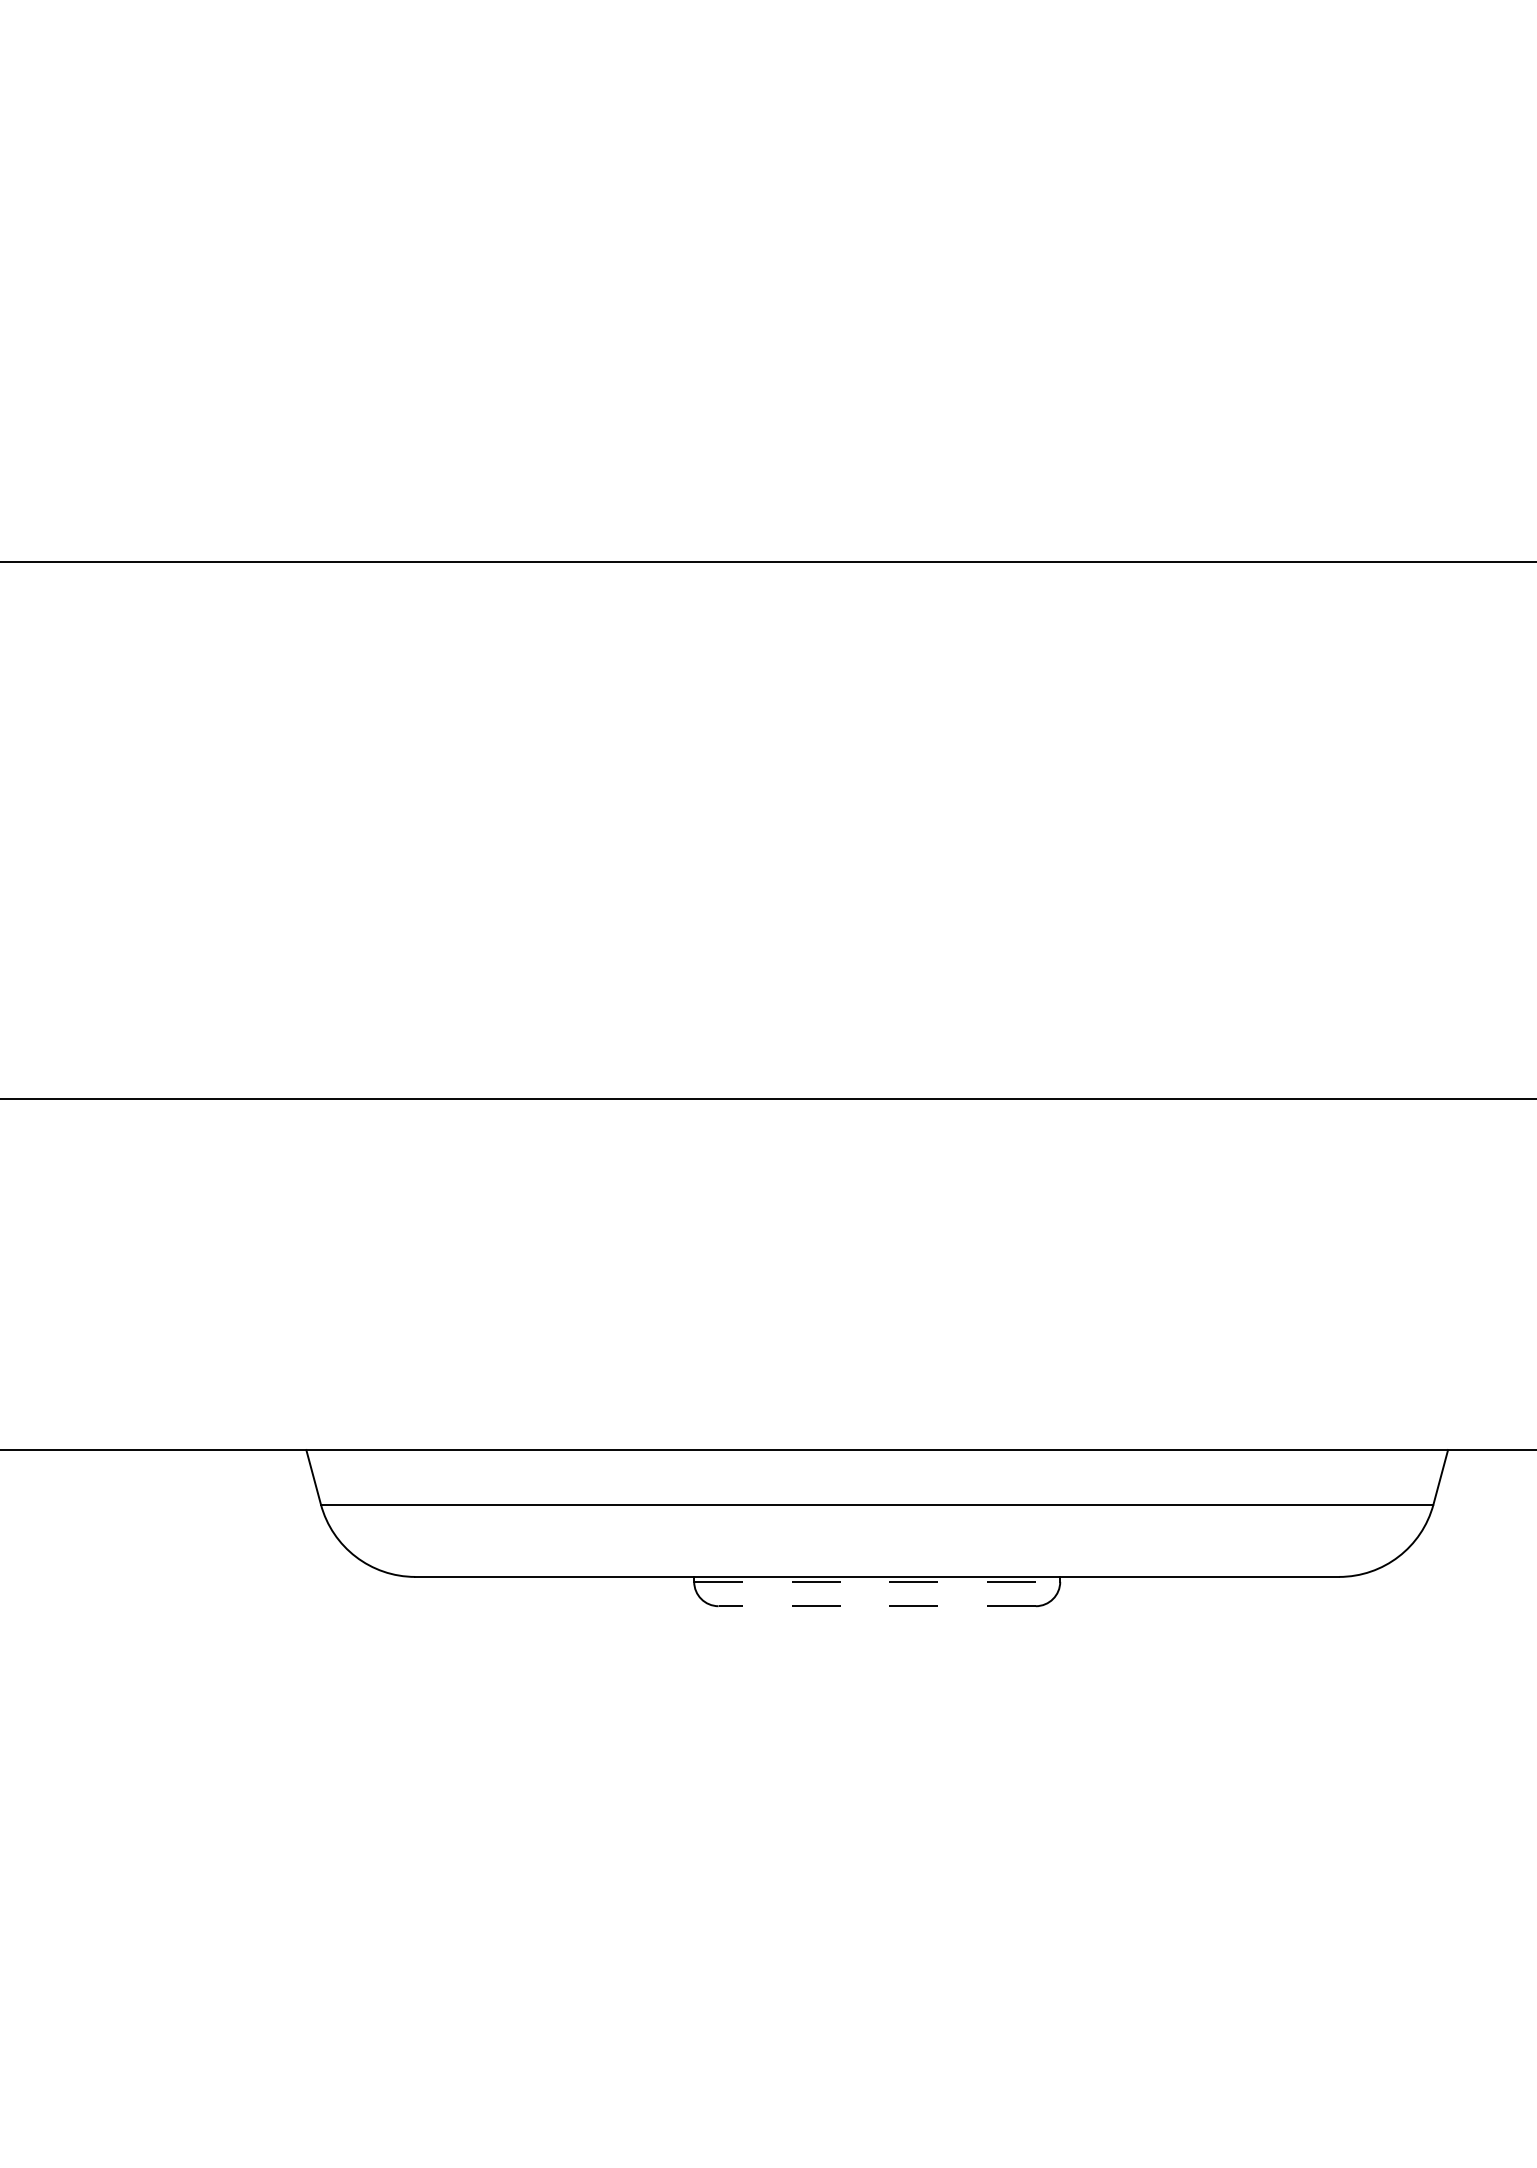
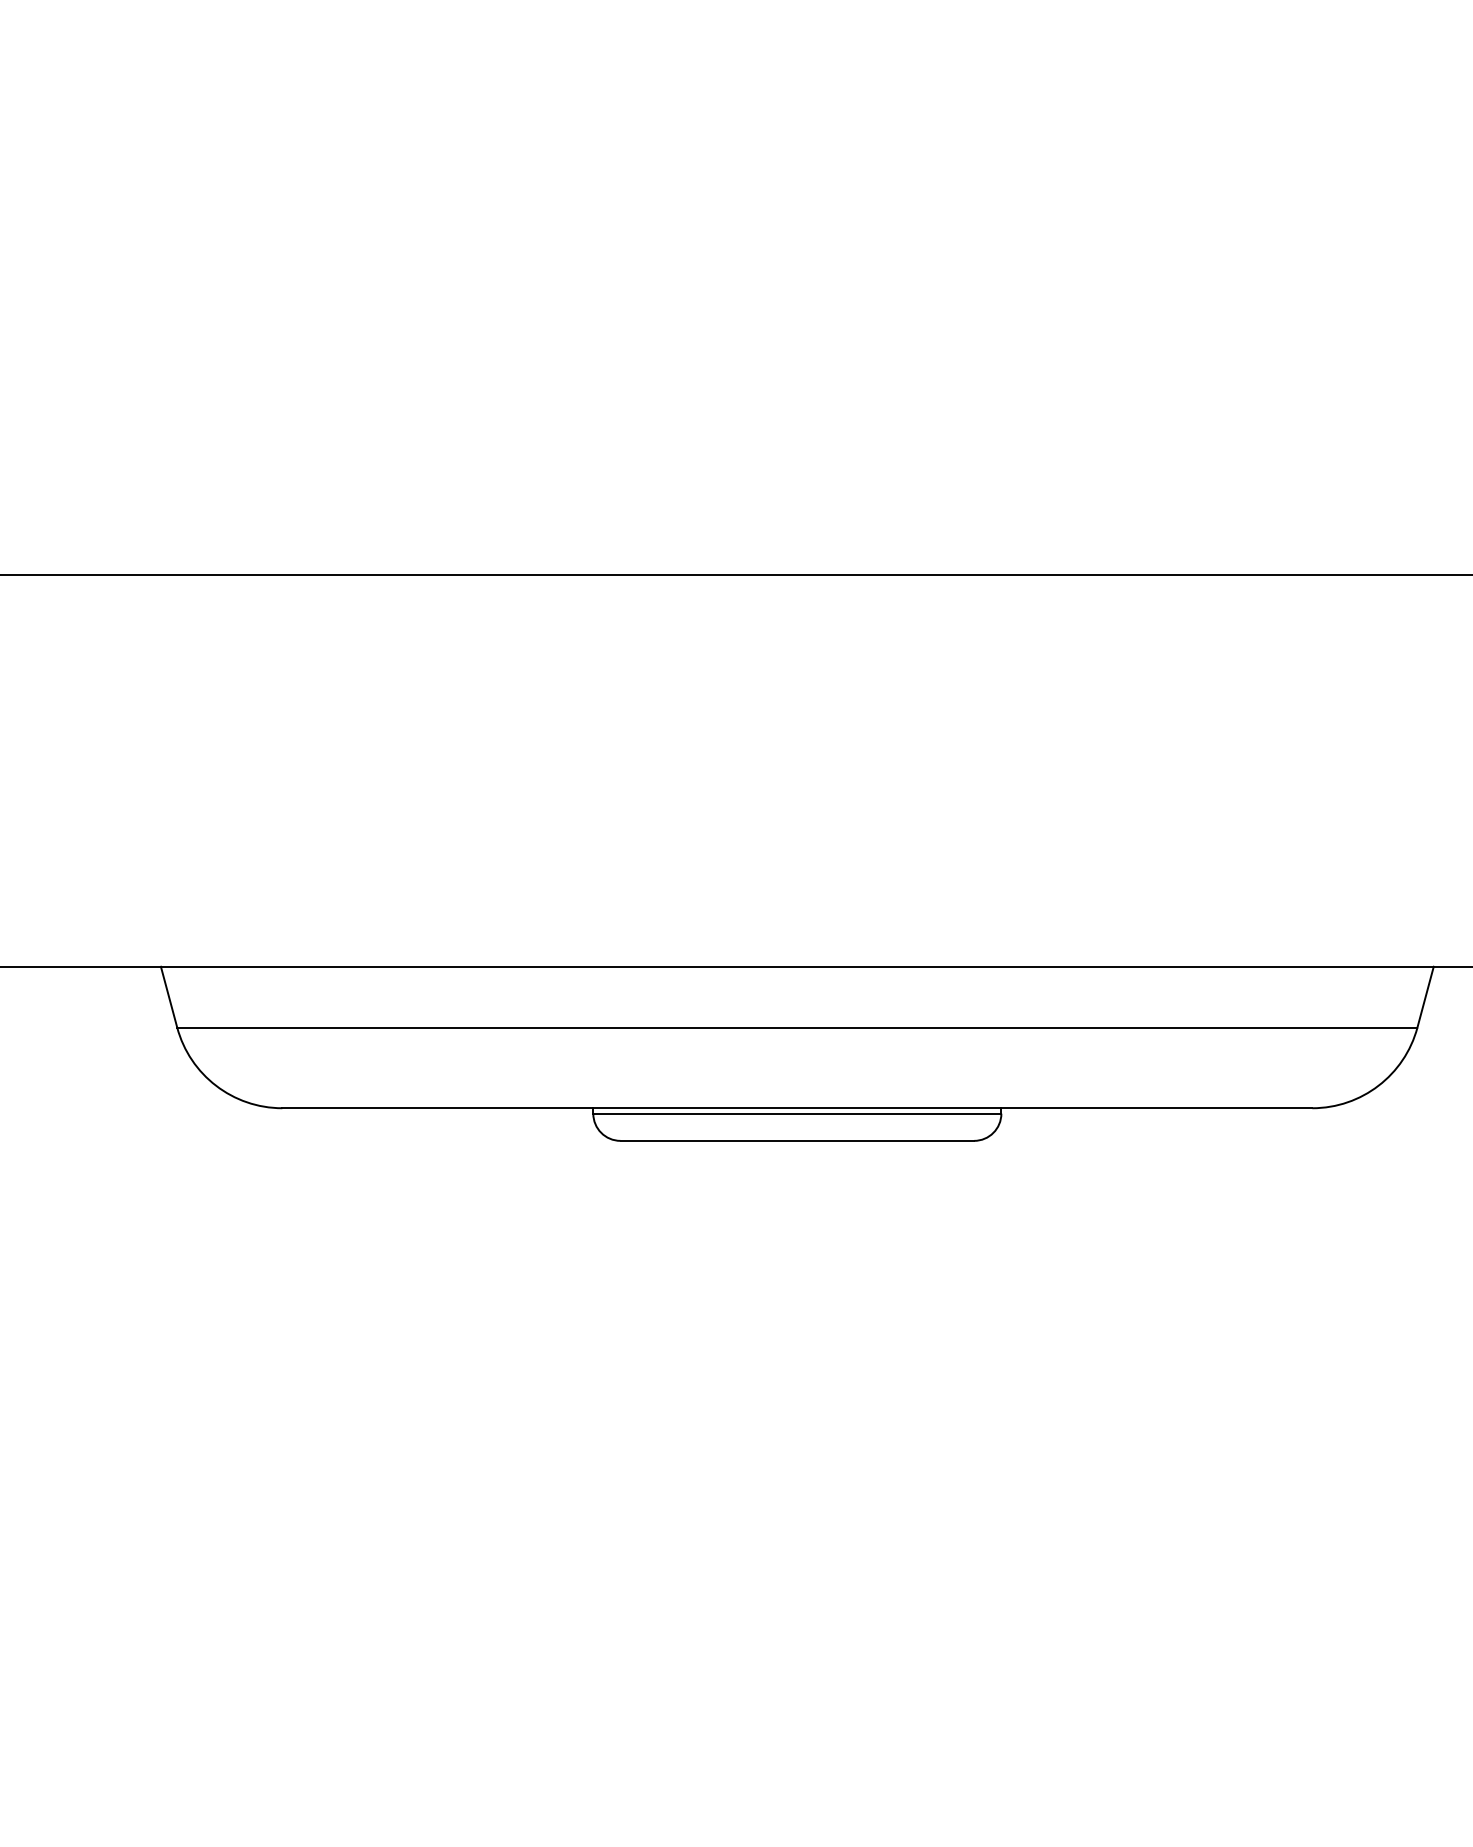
line: (877, 1581) -> (797, 1113), dashed -> solid
line: (877, 1606) -> (797, 1141), dashed -> solid

